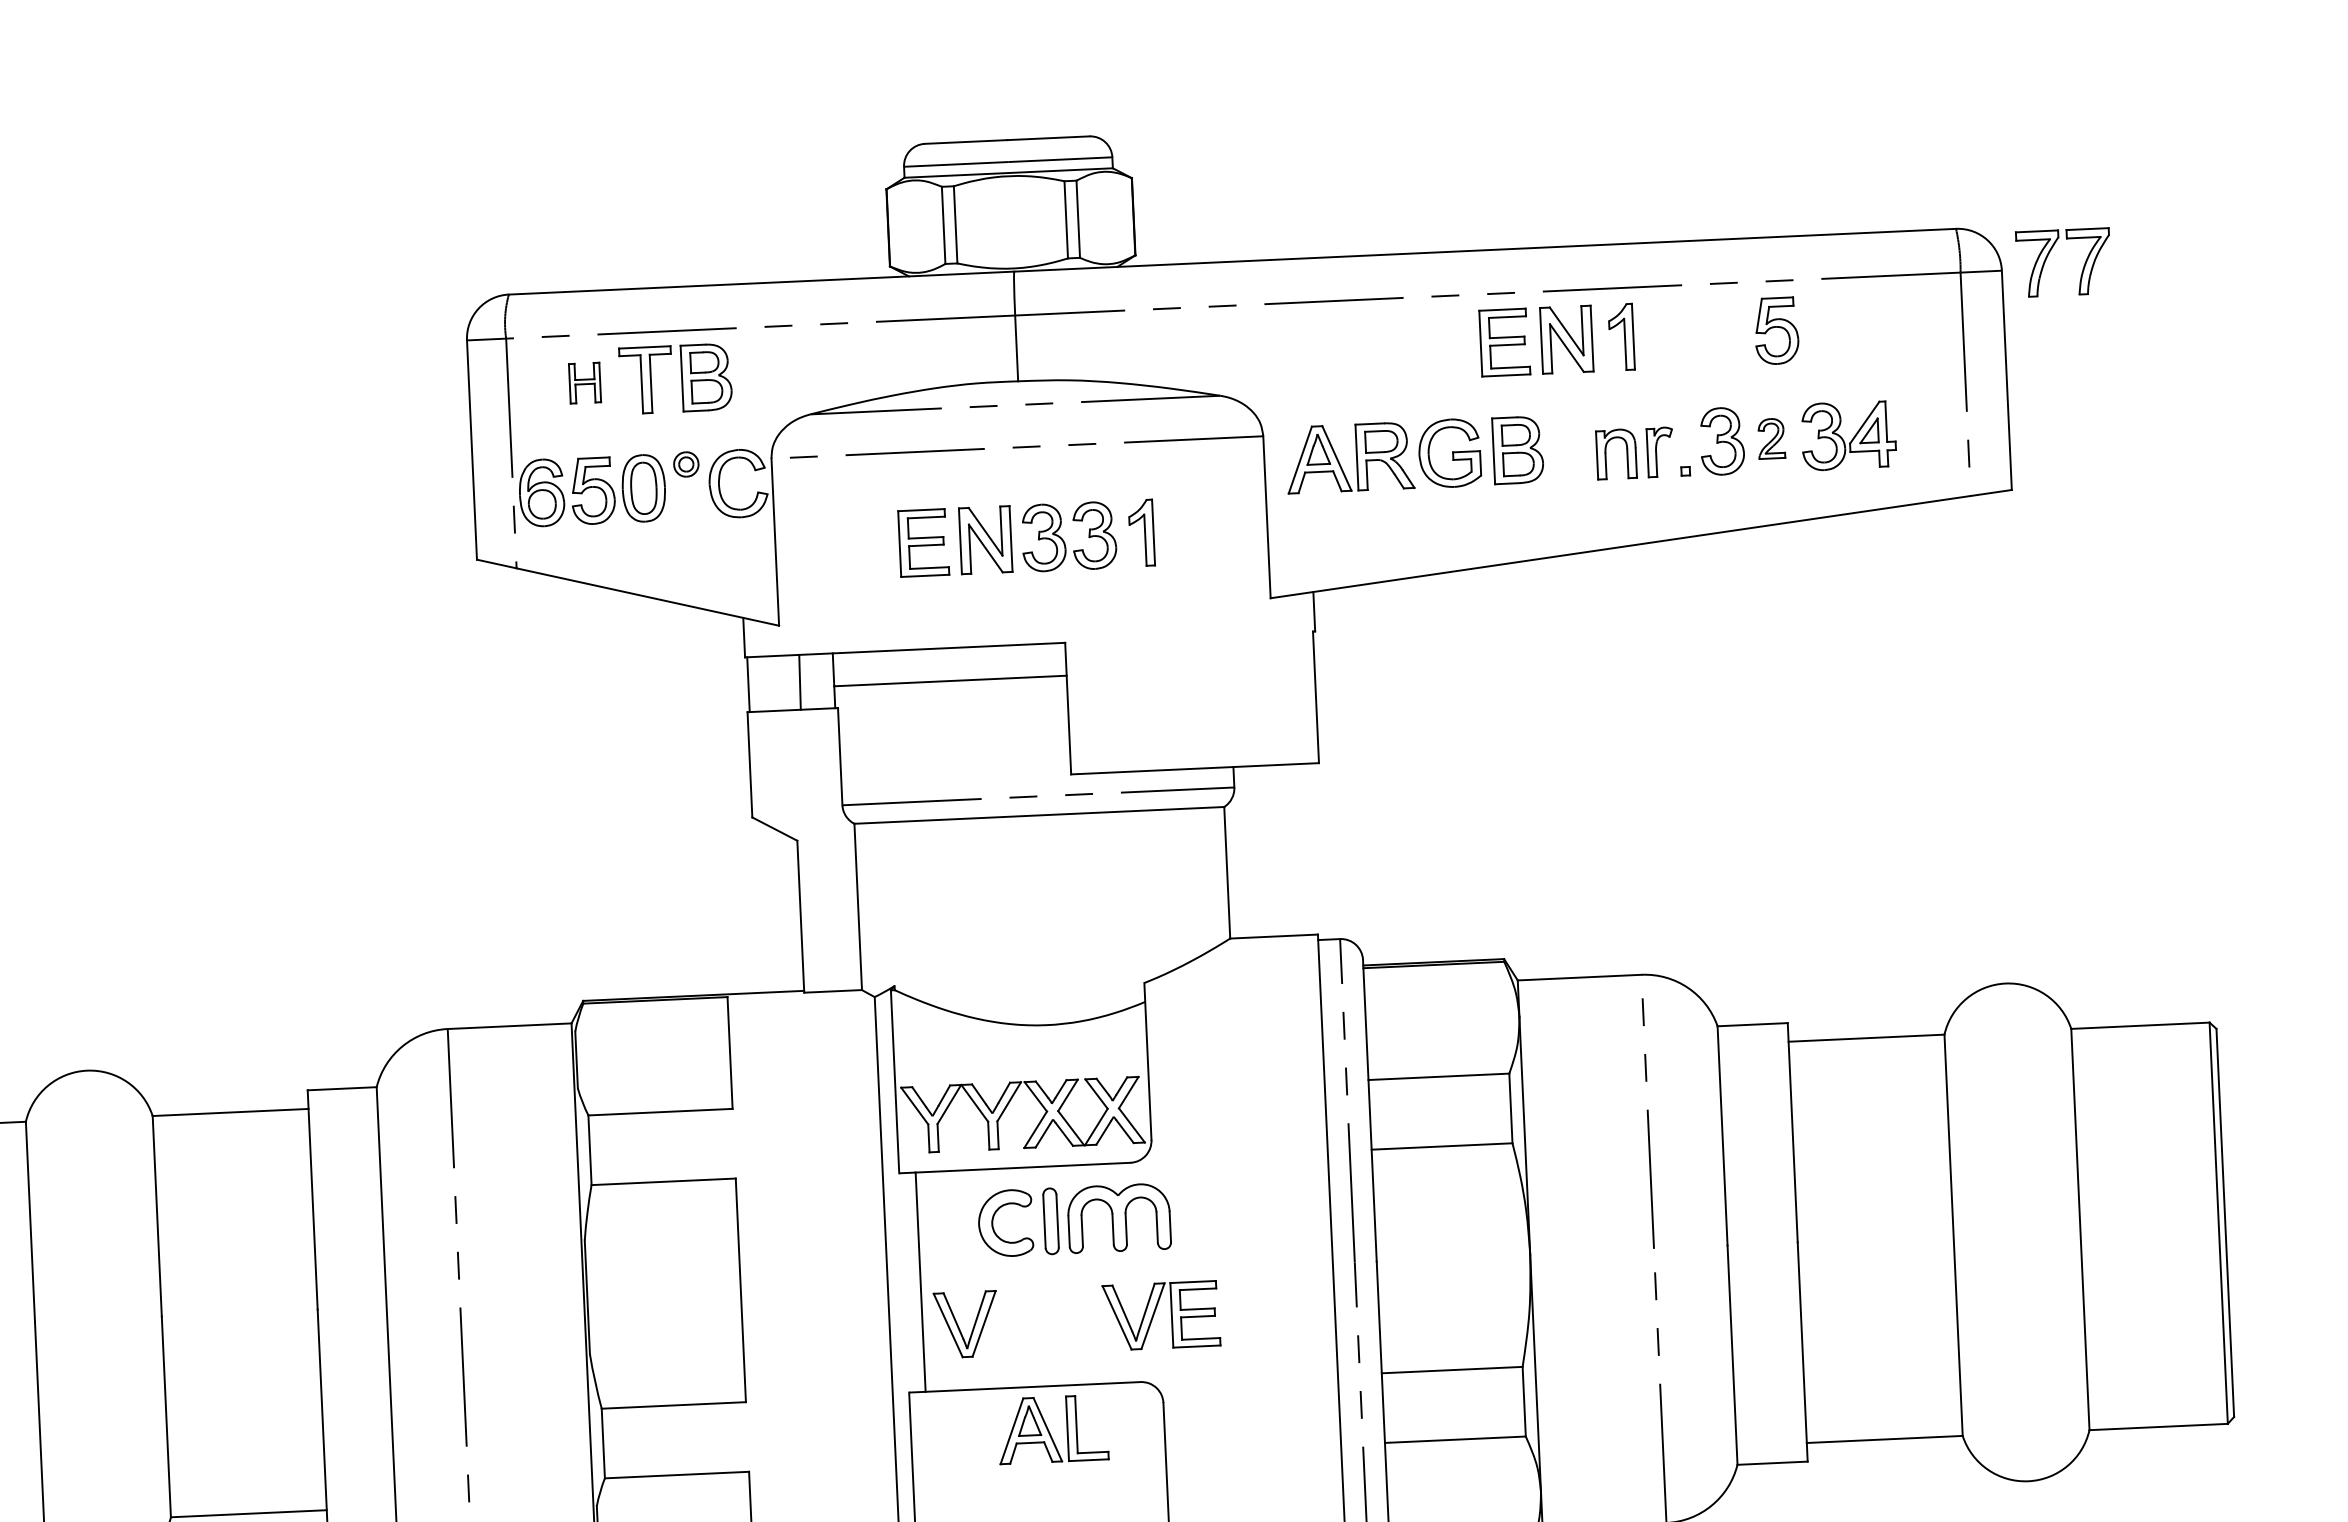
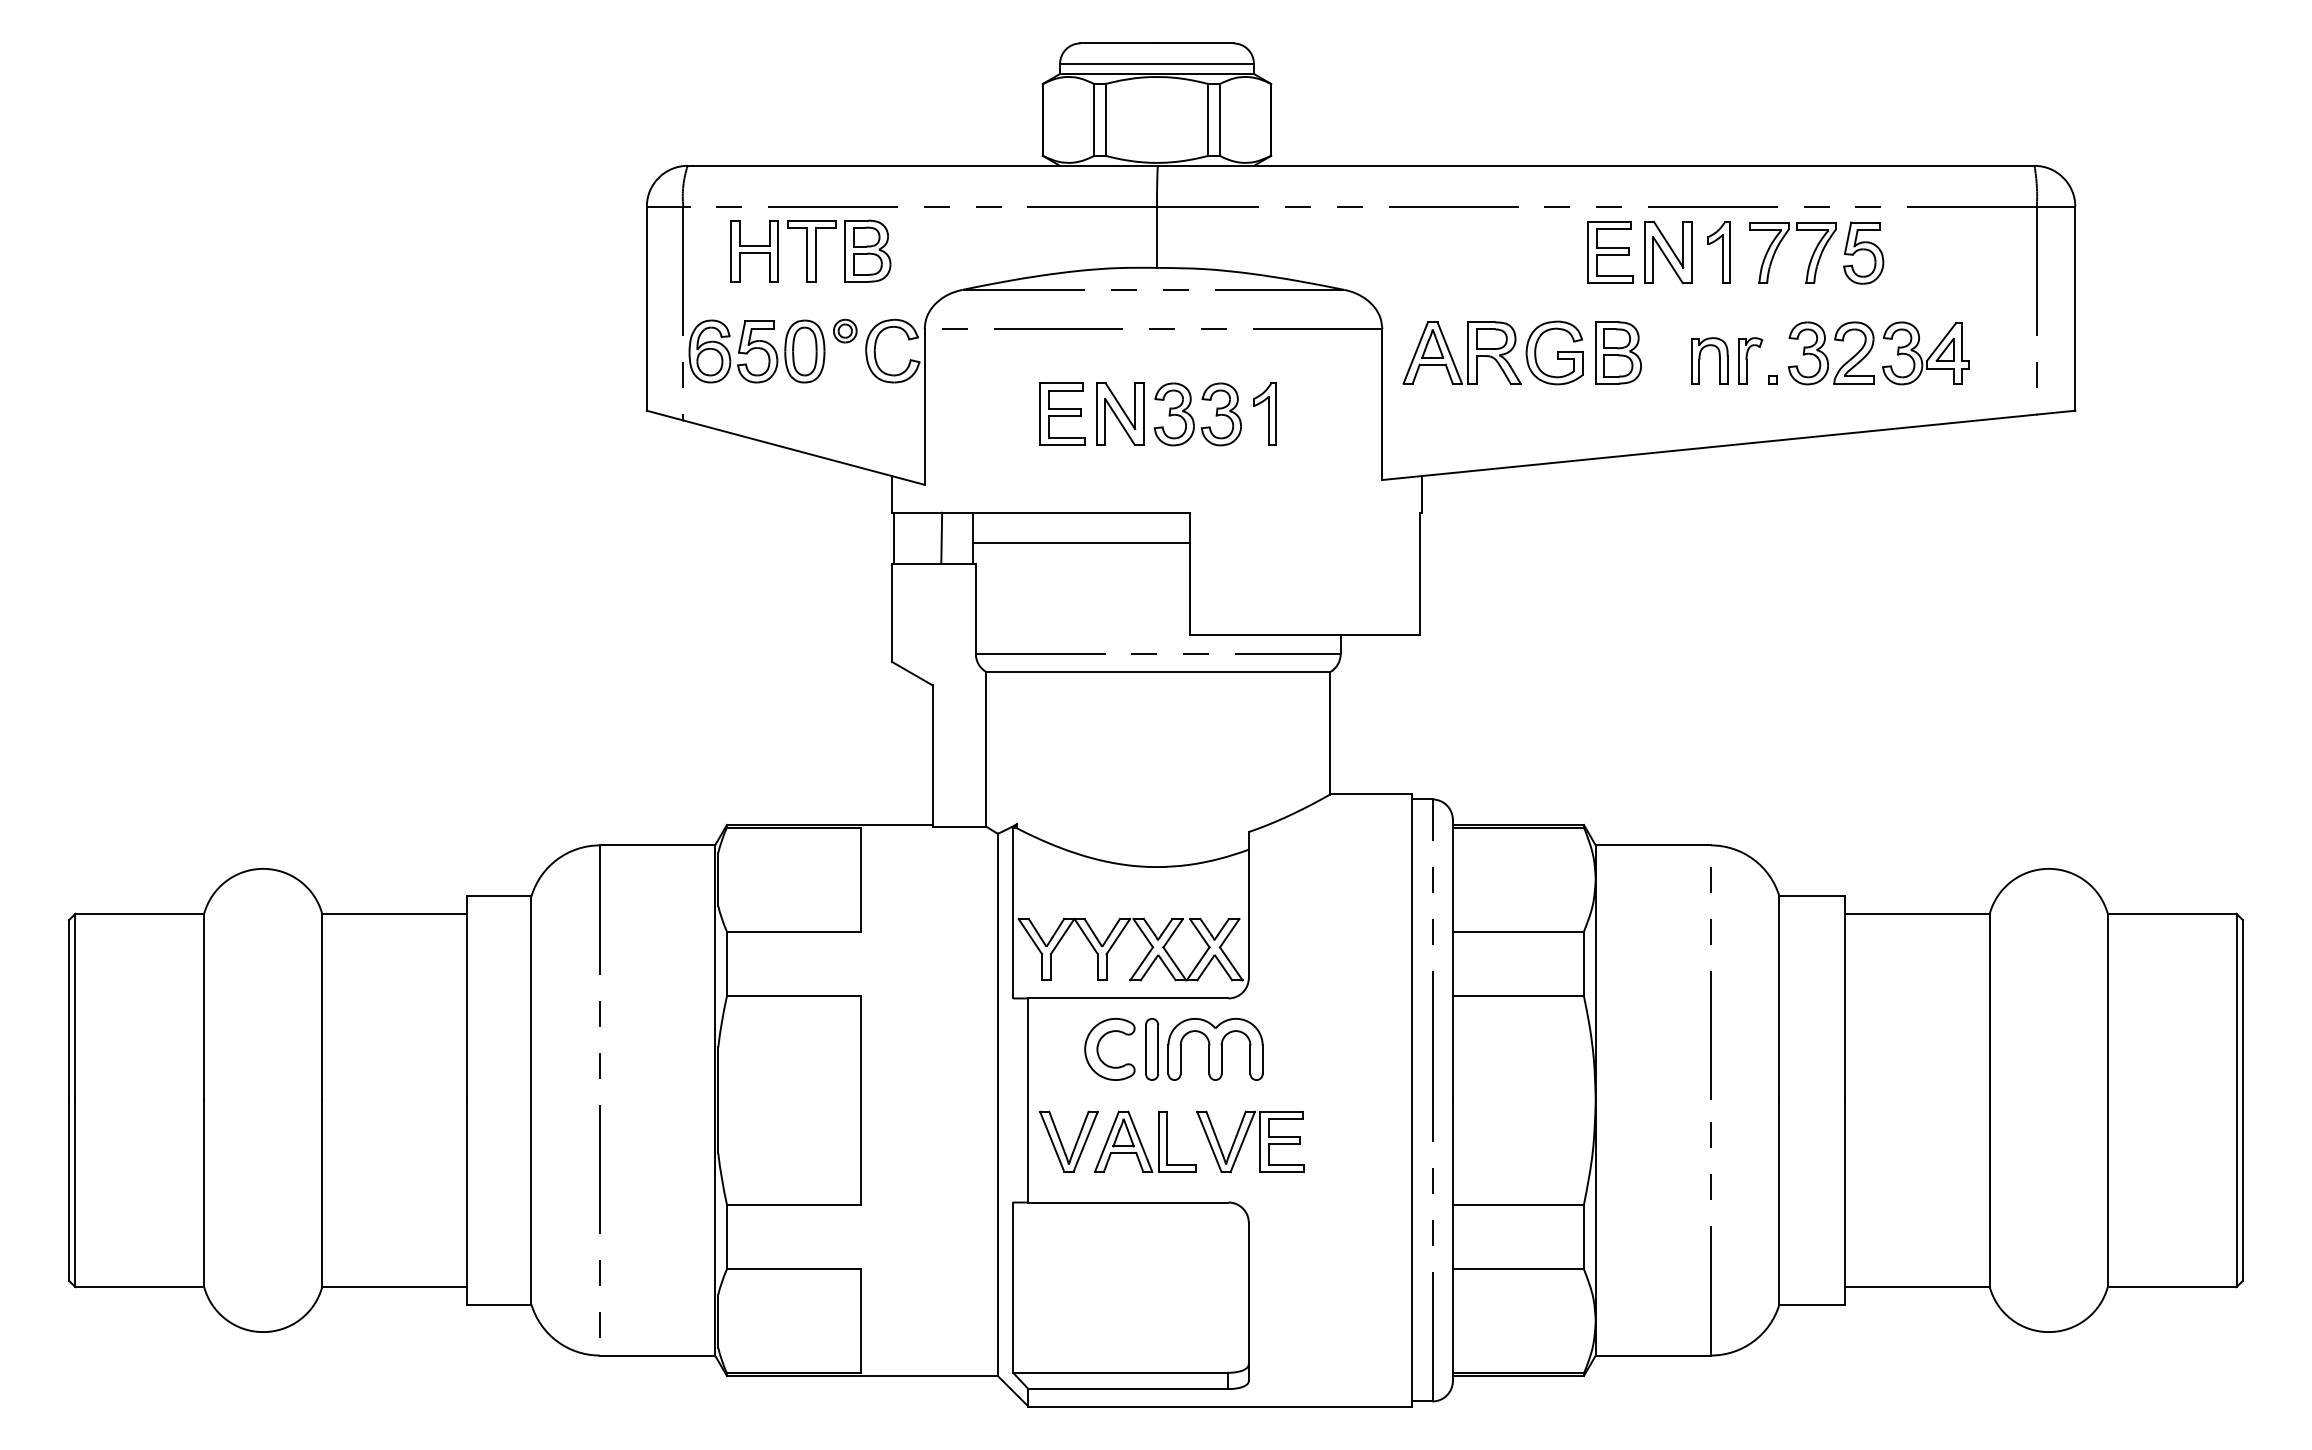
part: (2048, 255) -> (1779, 245), moved
part: (584, 383) -> (754, 251), size x1.67
part: (1770, 438) -> (1853, 352), size x1.67
part: (1053, 1429) -> (1145, 1141), moved

